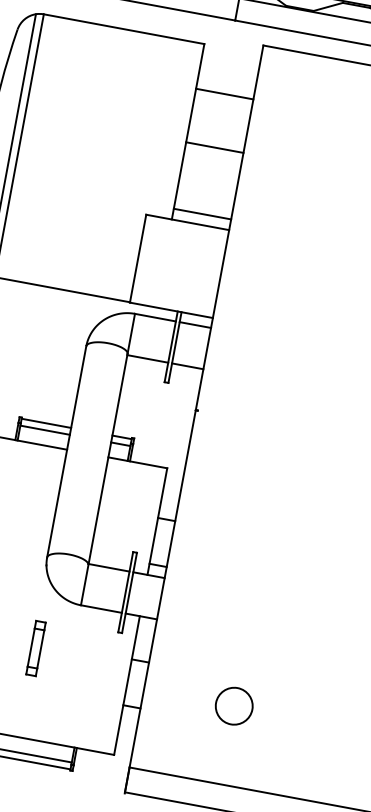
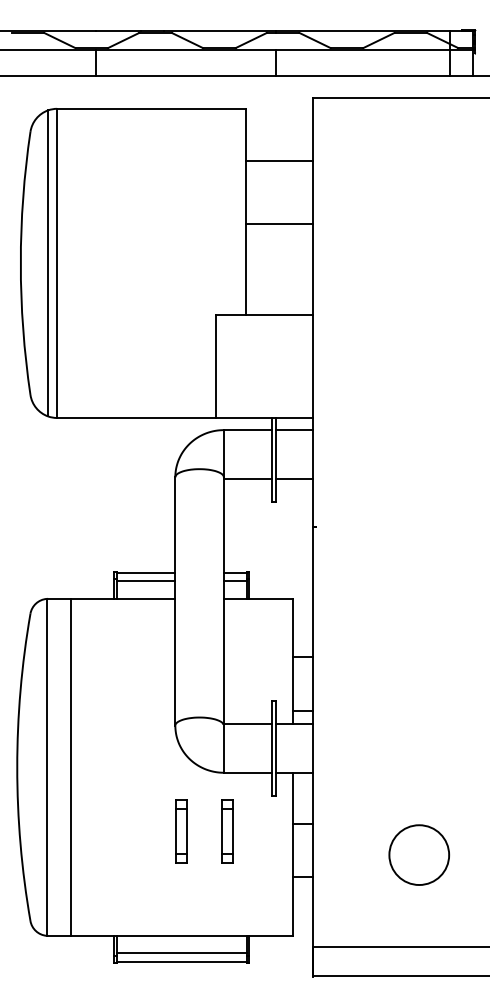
line: (202, 214) -> (279, 302), removed
part: (74, 655) -> (227, 831), added
circle: (234, 706) -> (419, 855), size x1.4

